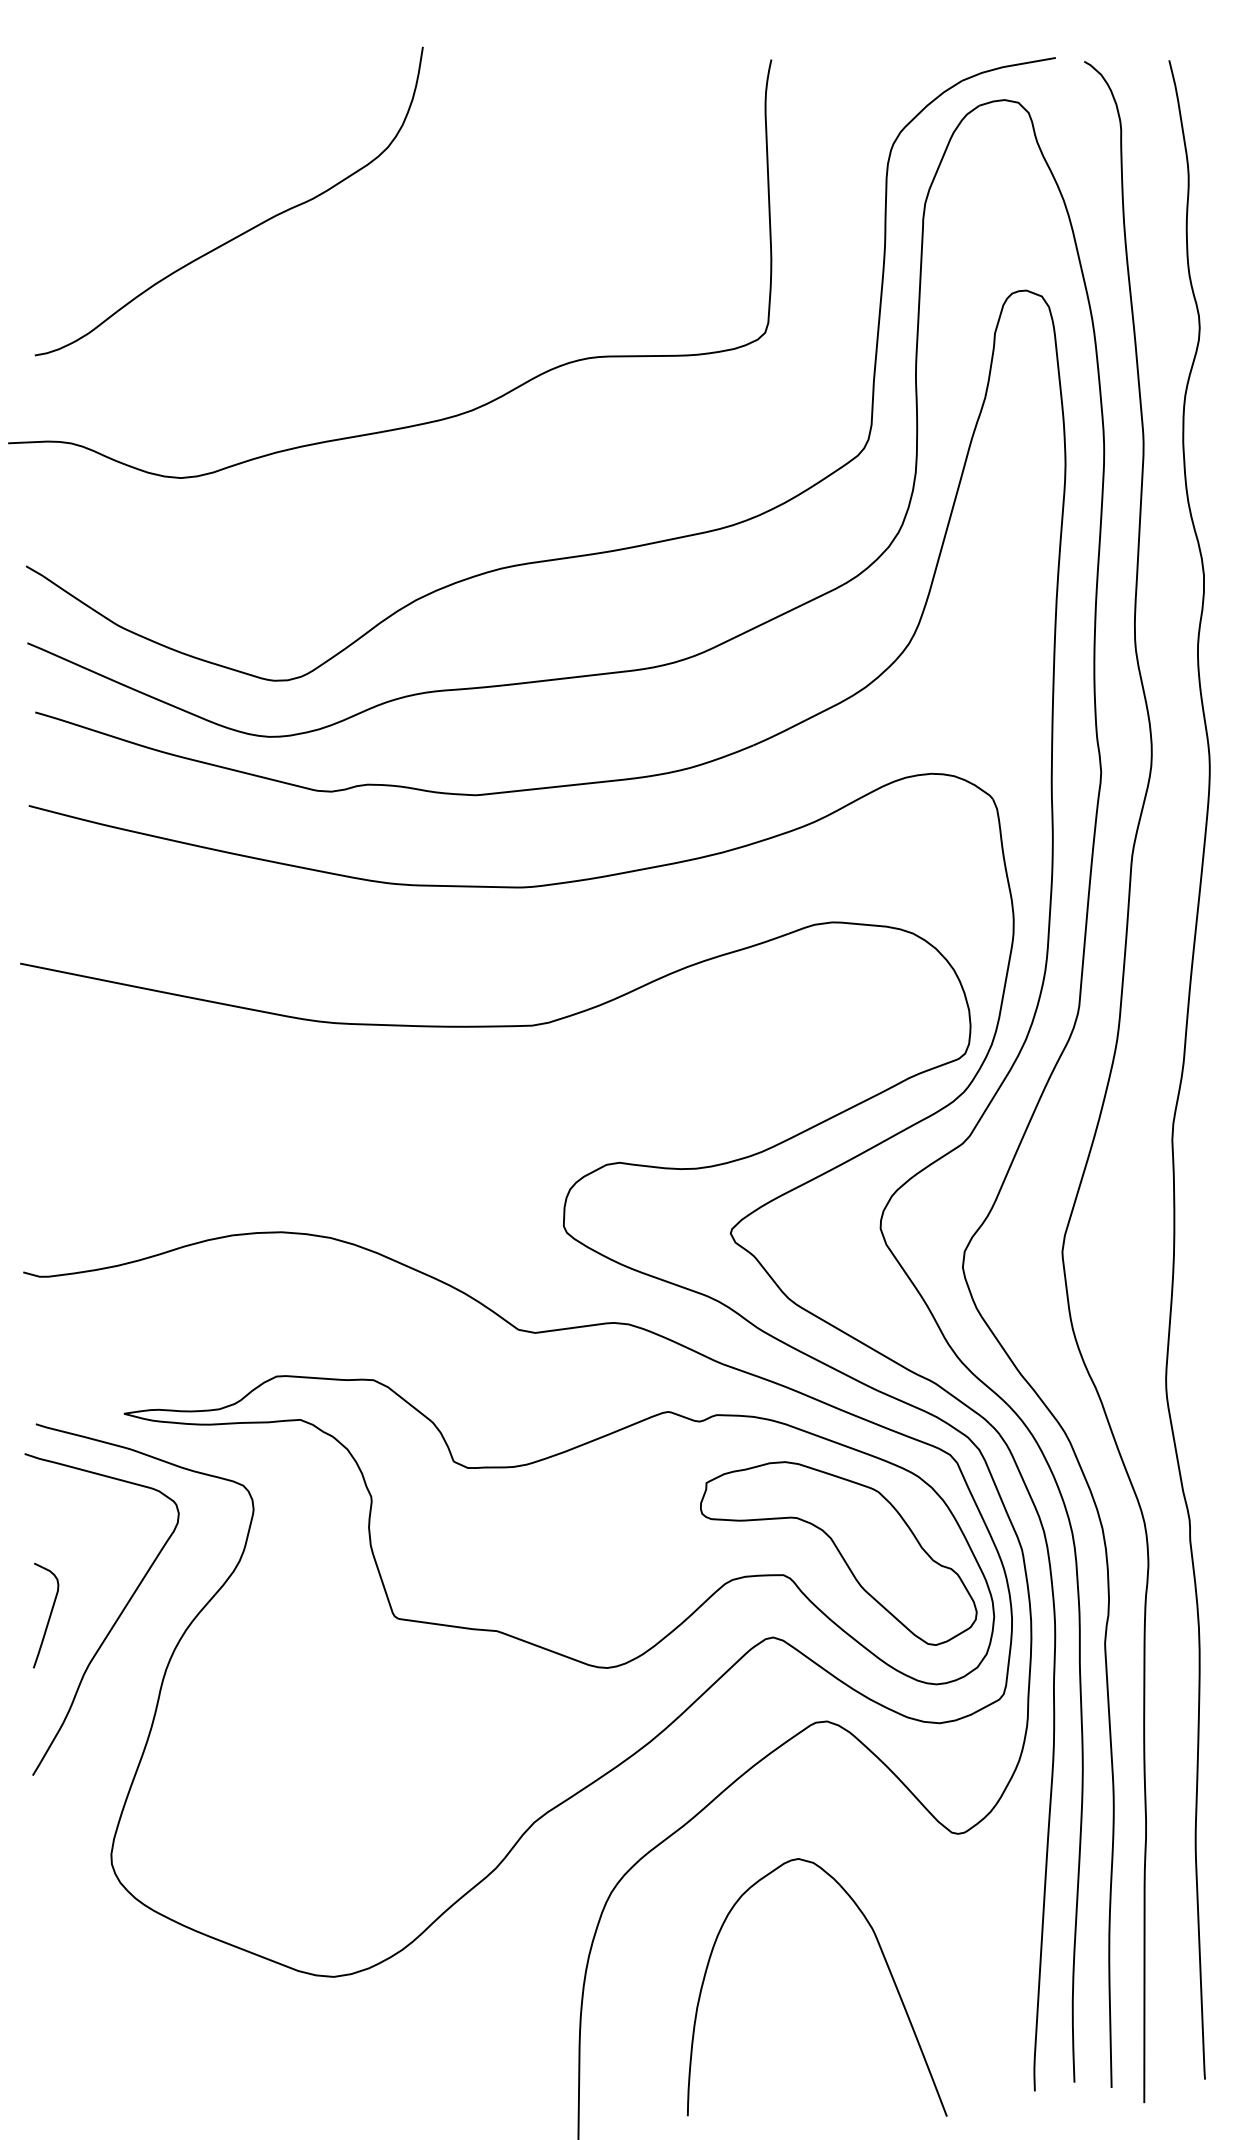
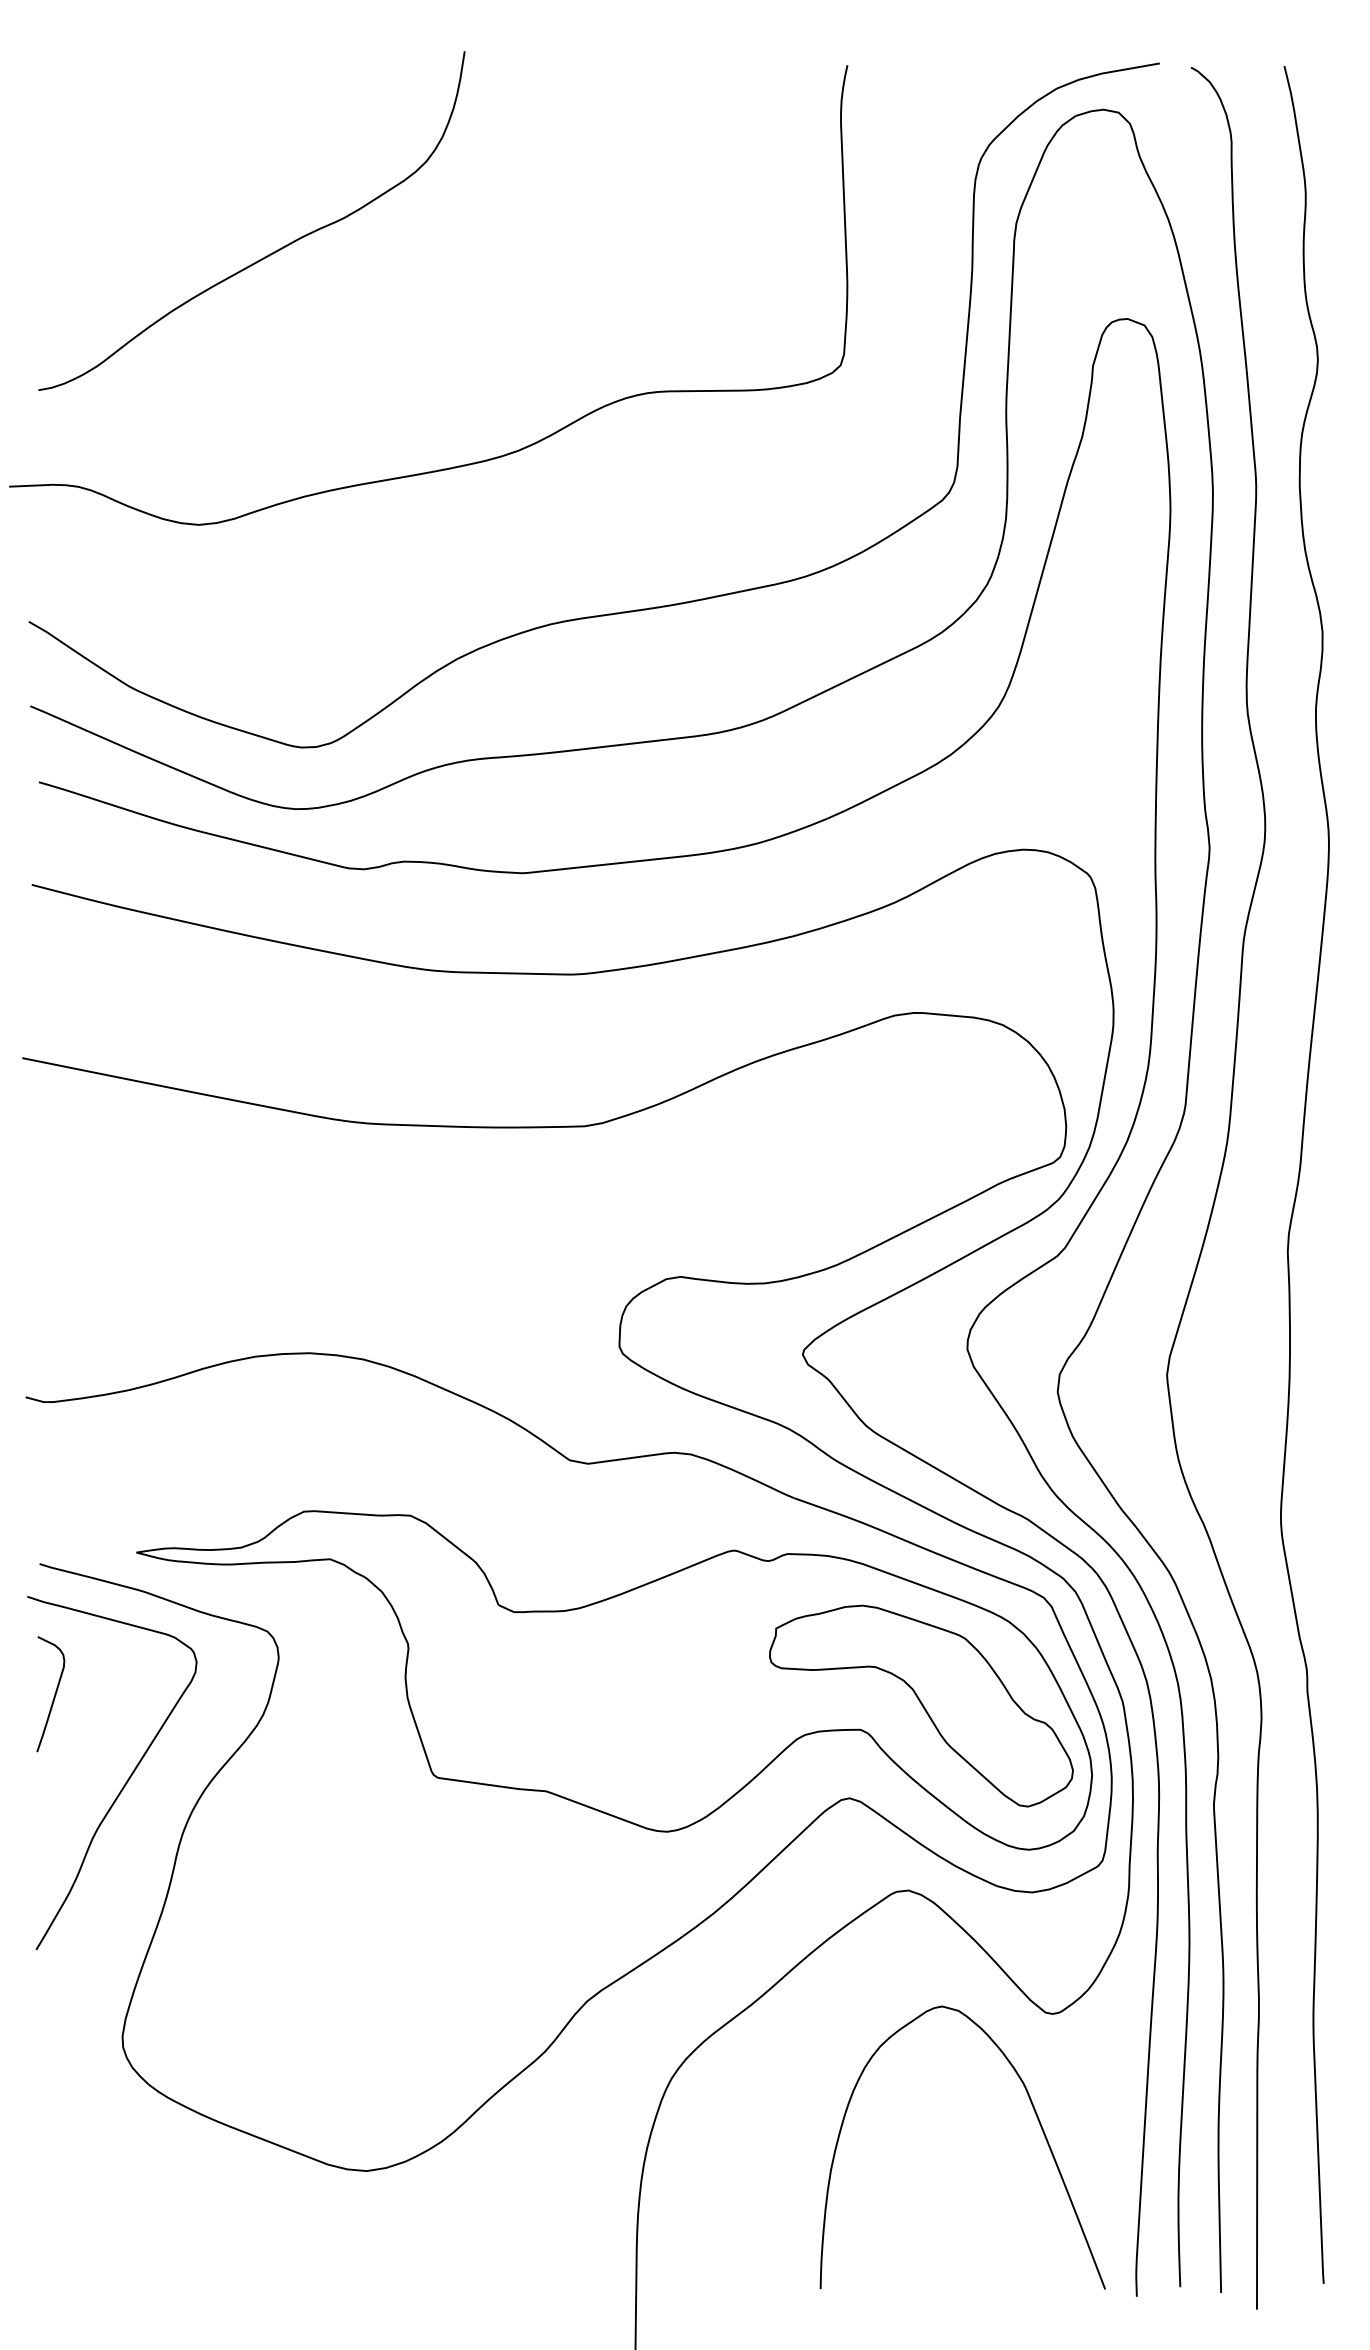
curve: (49, 1615) -> (54, 1694), moved
curve: (884, 1960) -> (1036, 2117), moved

